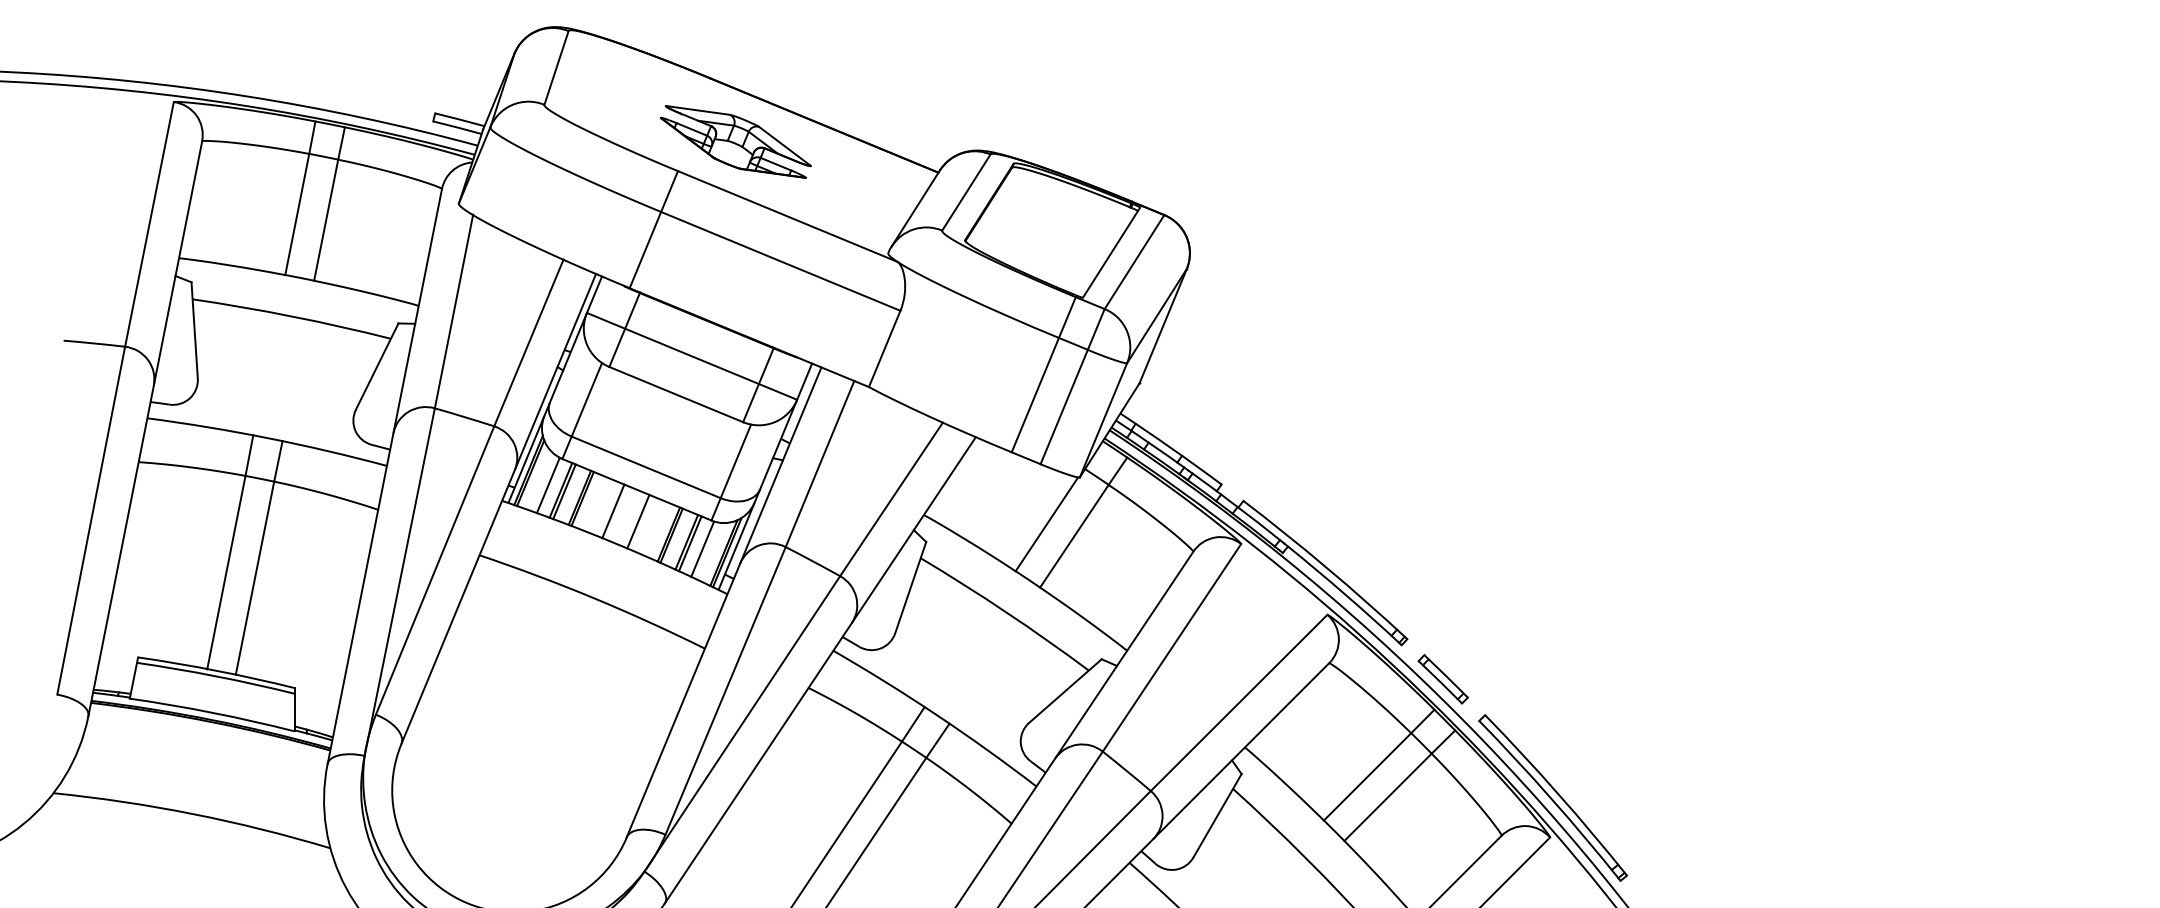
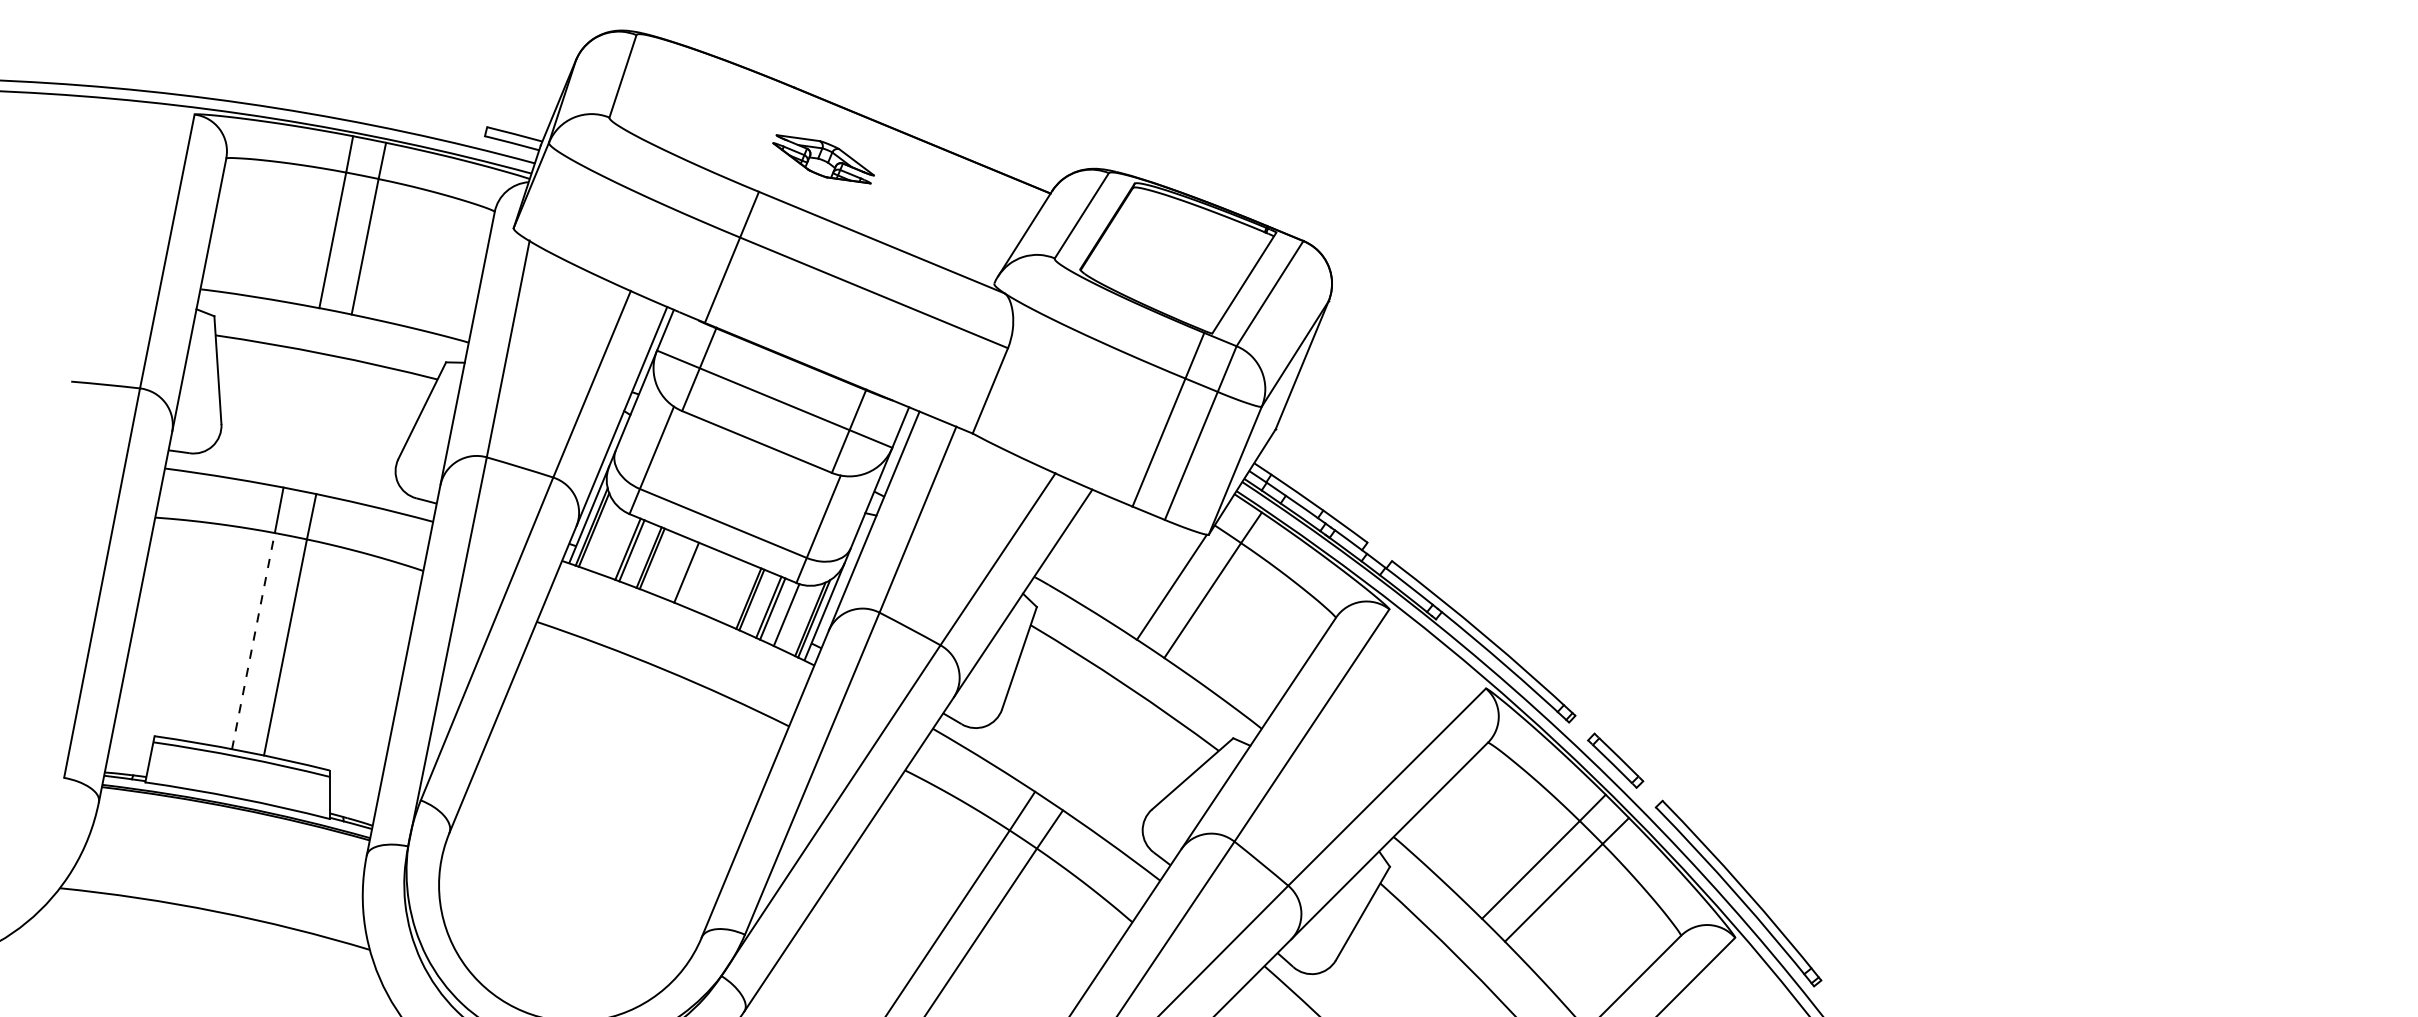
part: (735, 142) -> (823, 159), size x0.6
line: (548, 485) -> (613, 543), removed
line: (638, 521) -> (714, 584), removed
line: (226, 571) -> (253, 640), solid -> dashed

